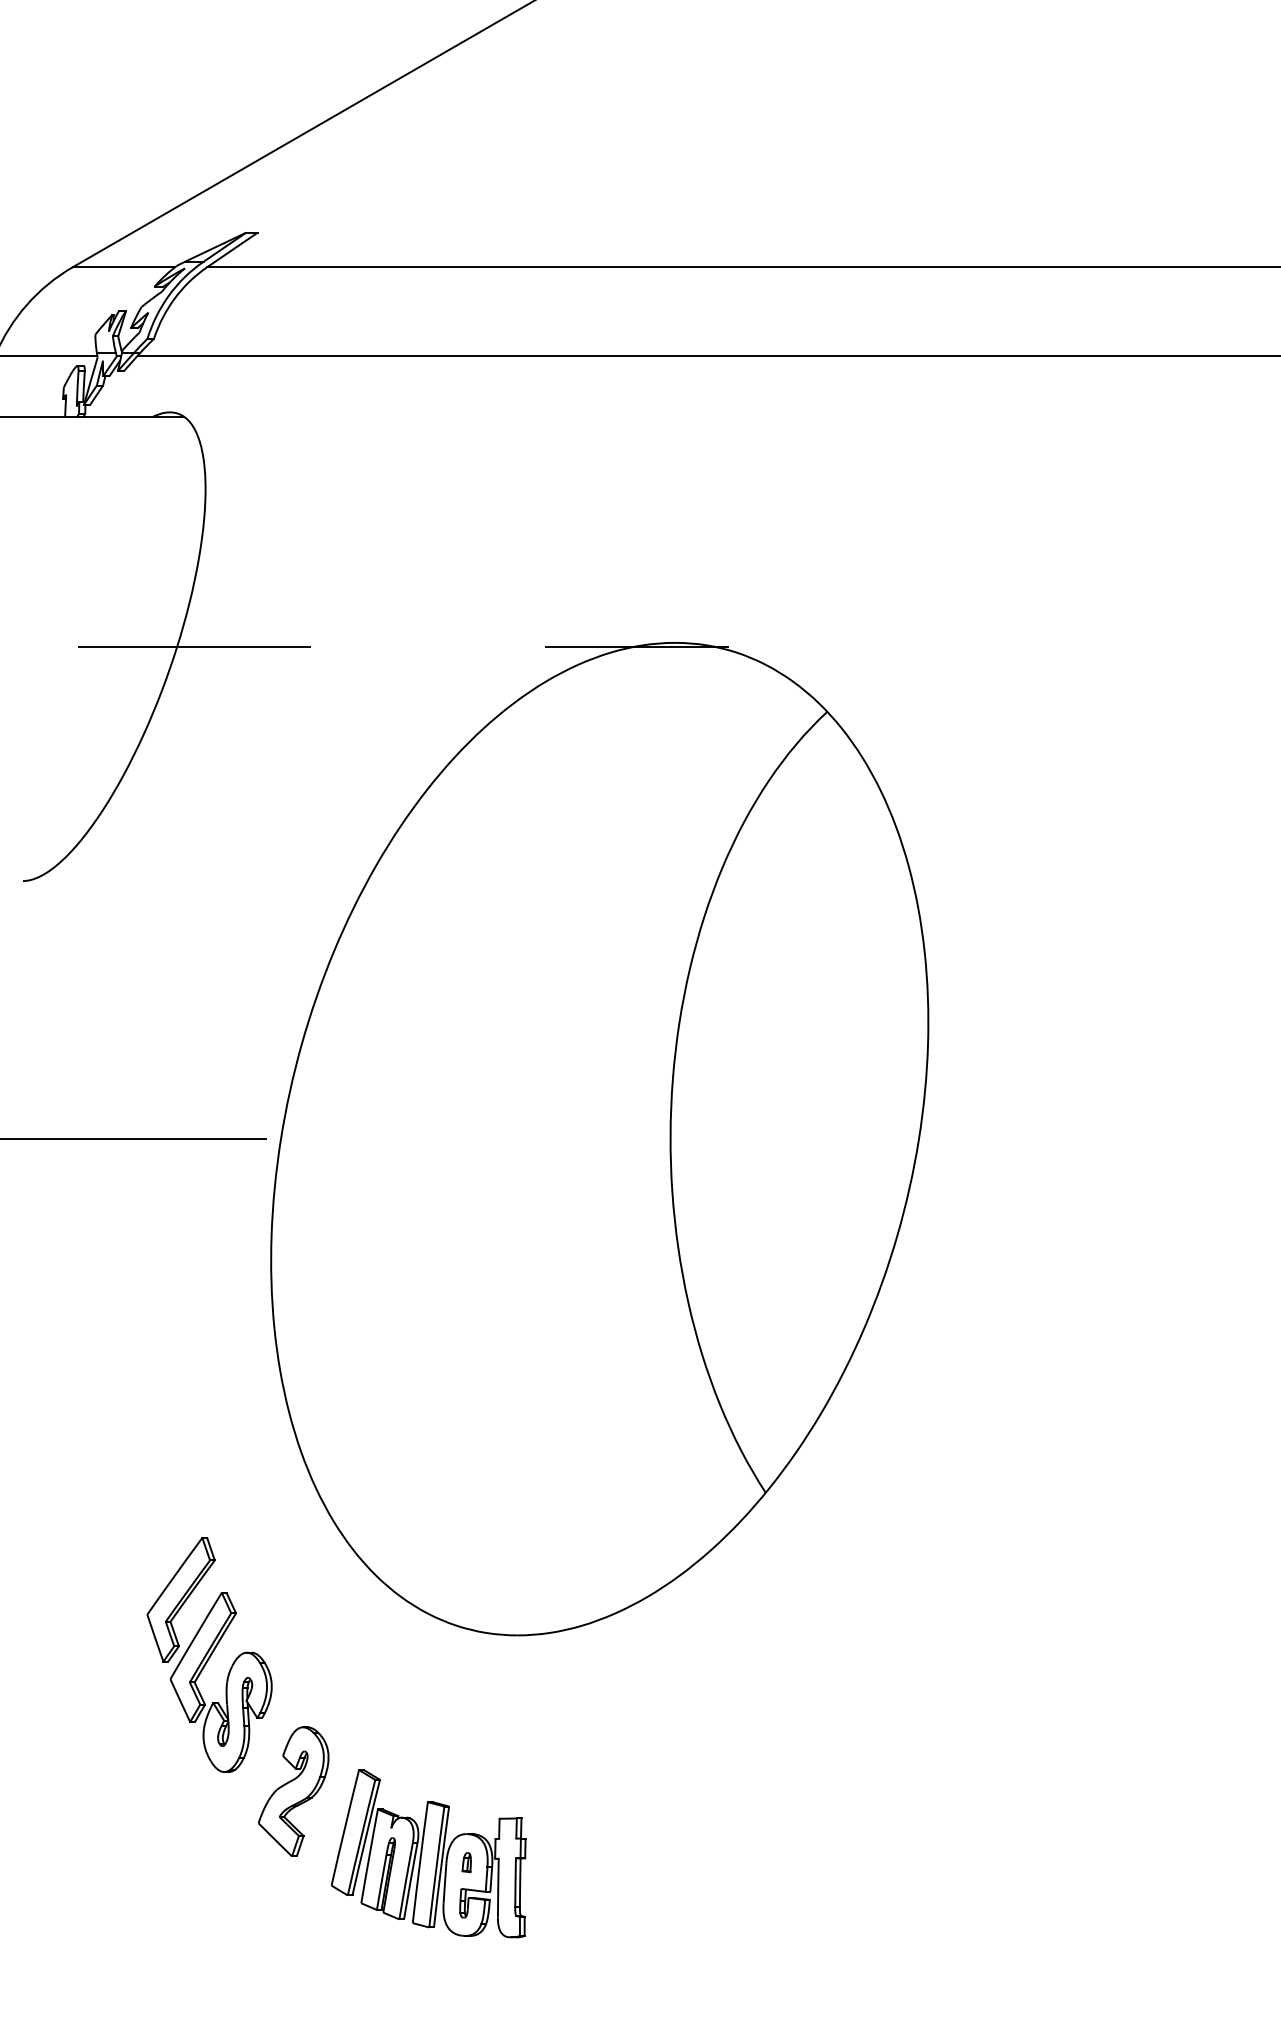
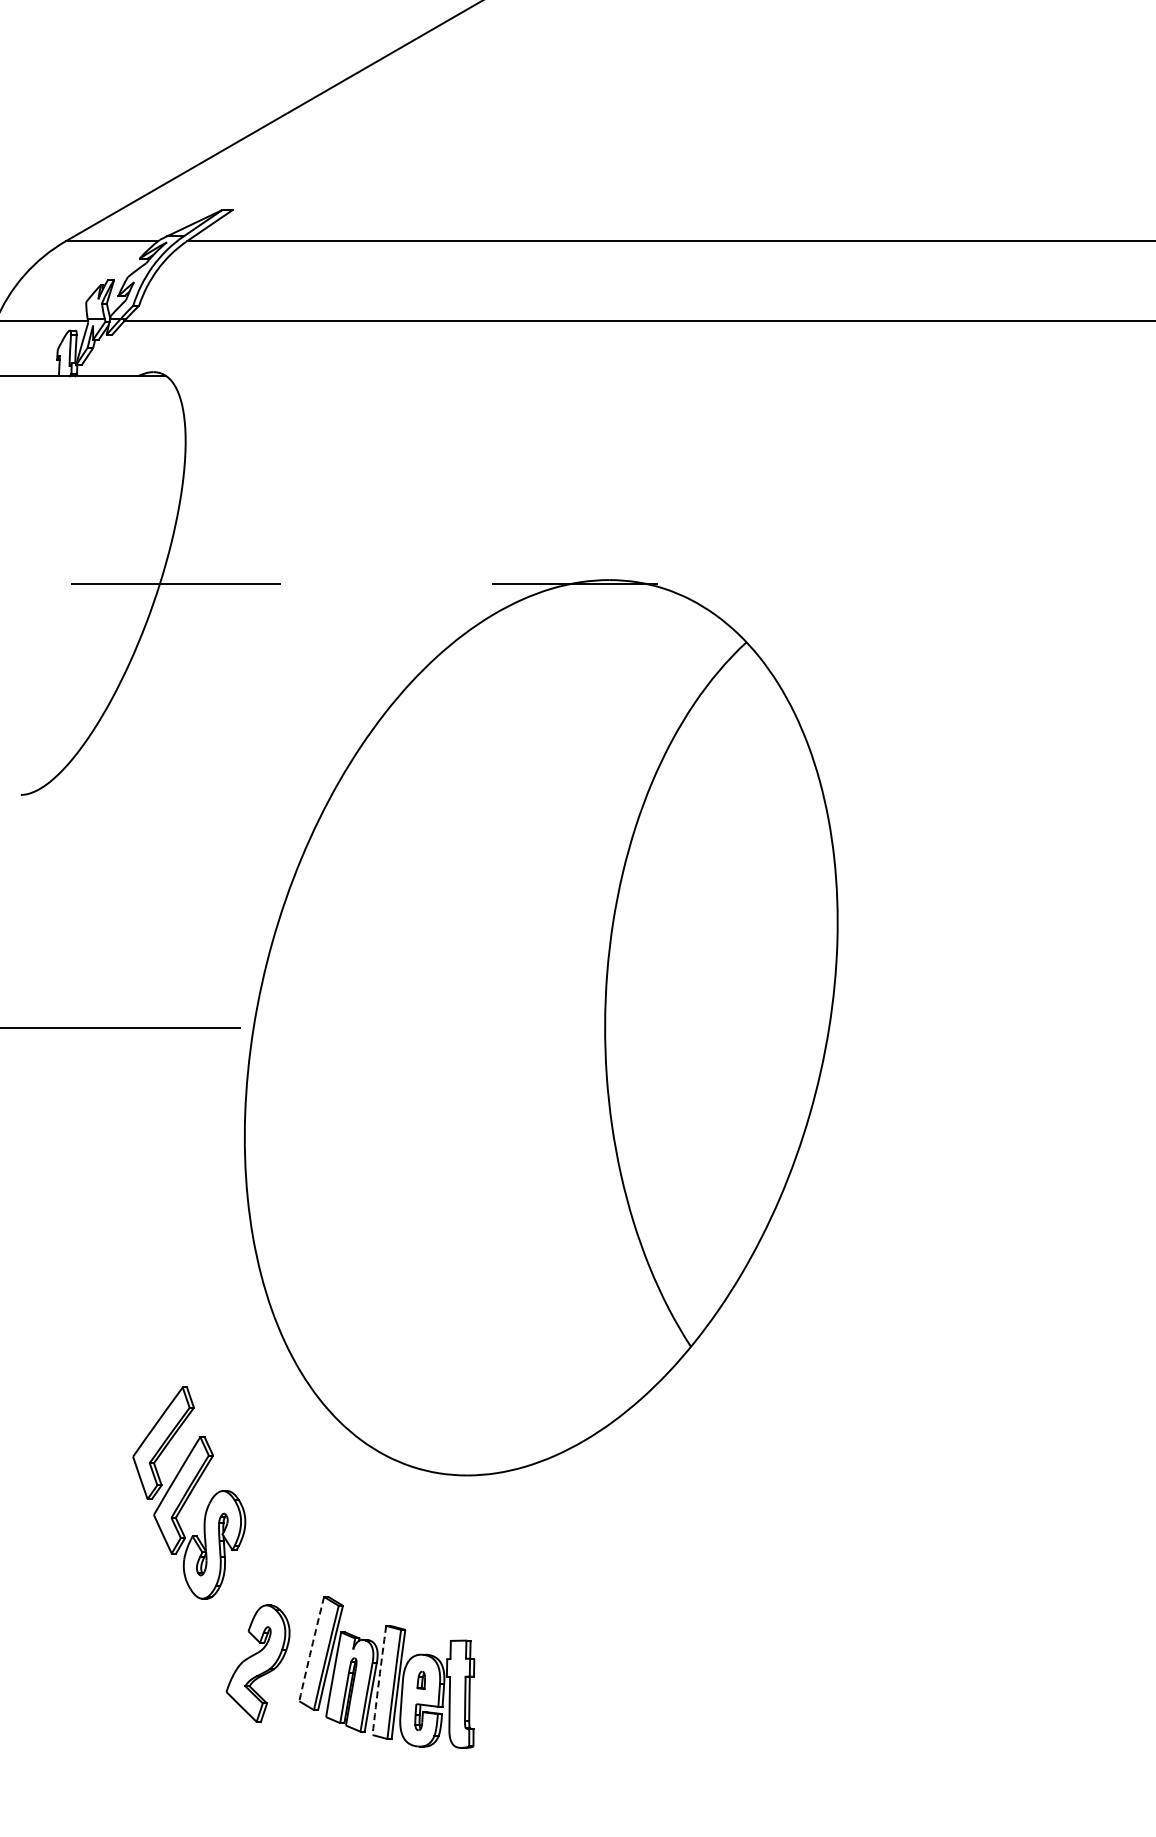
part: (292, 1791) -> (257, 1663), moved
arc: (345, 1827) -> (311, 1648), solid -> dashed
arc: (420, 1862) -> (379, 1680), solid -> dashed

